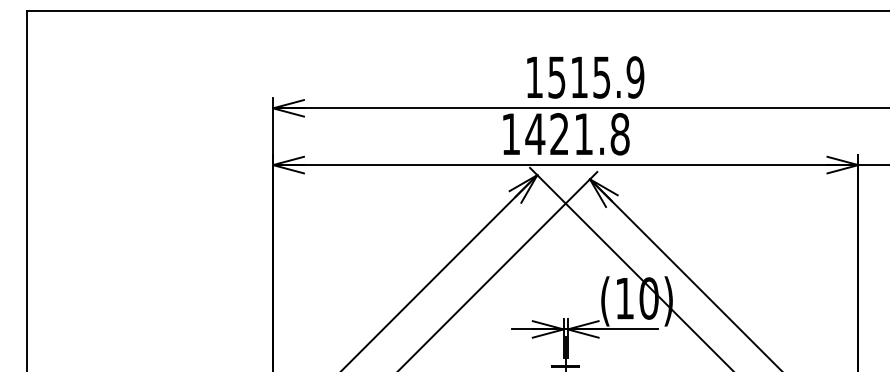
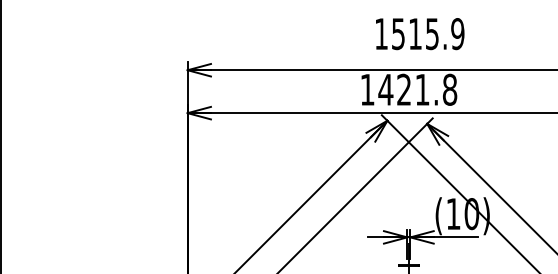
text: (585, 77) -> (420, 34), moved

